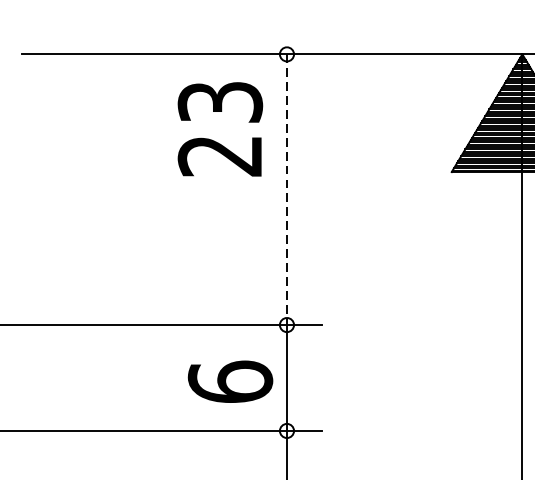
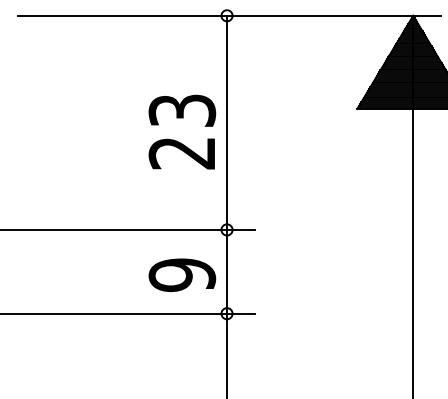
text: (220, 128) -> (182, 131), moved
line: (287, 190) -> (227, 123), dashed -> solid
text: (230, 381) -> (182, 274), 6 -> 9

